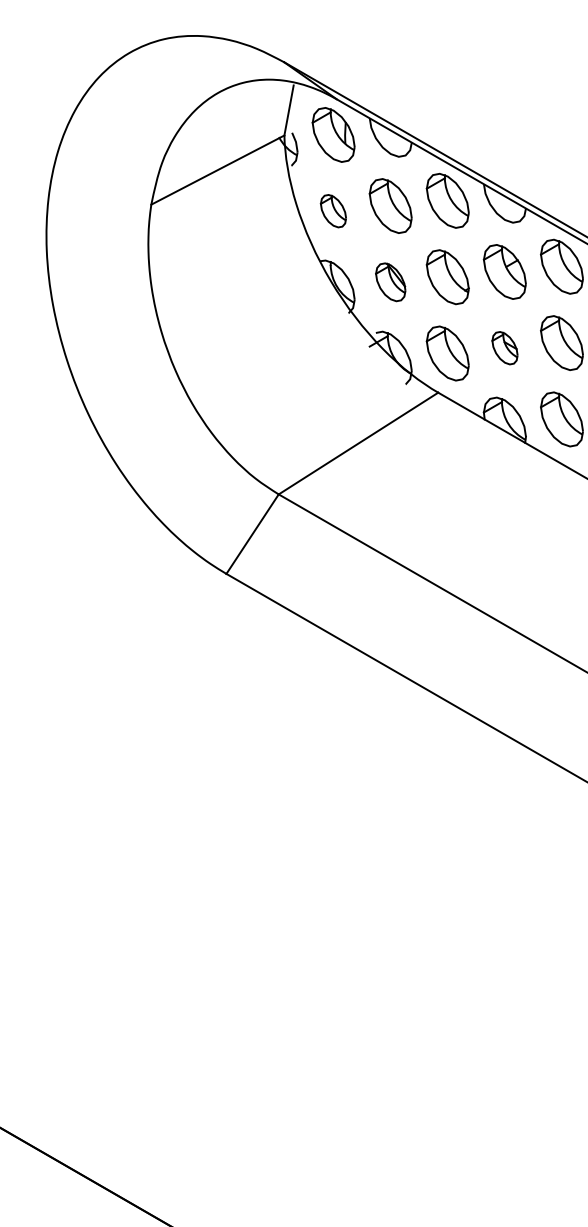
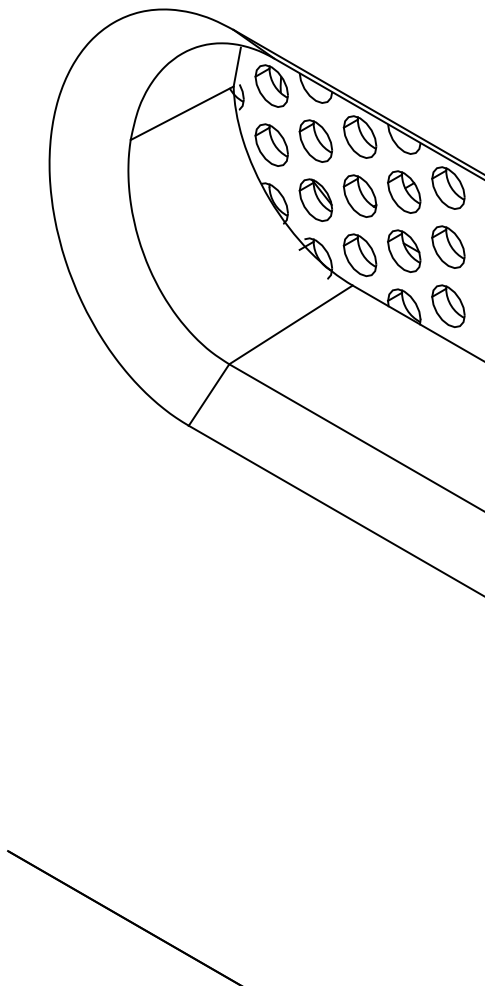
part: (333, 210) -> (271, 144), size x1.67
part: (390, 281) -> (315, 199), size x1.43
part: (505, 347) -> (404, 250), size x1.67

